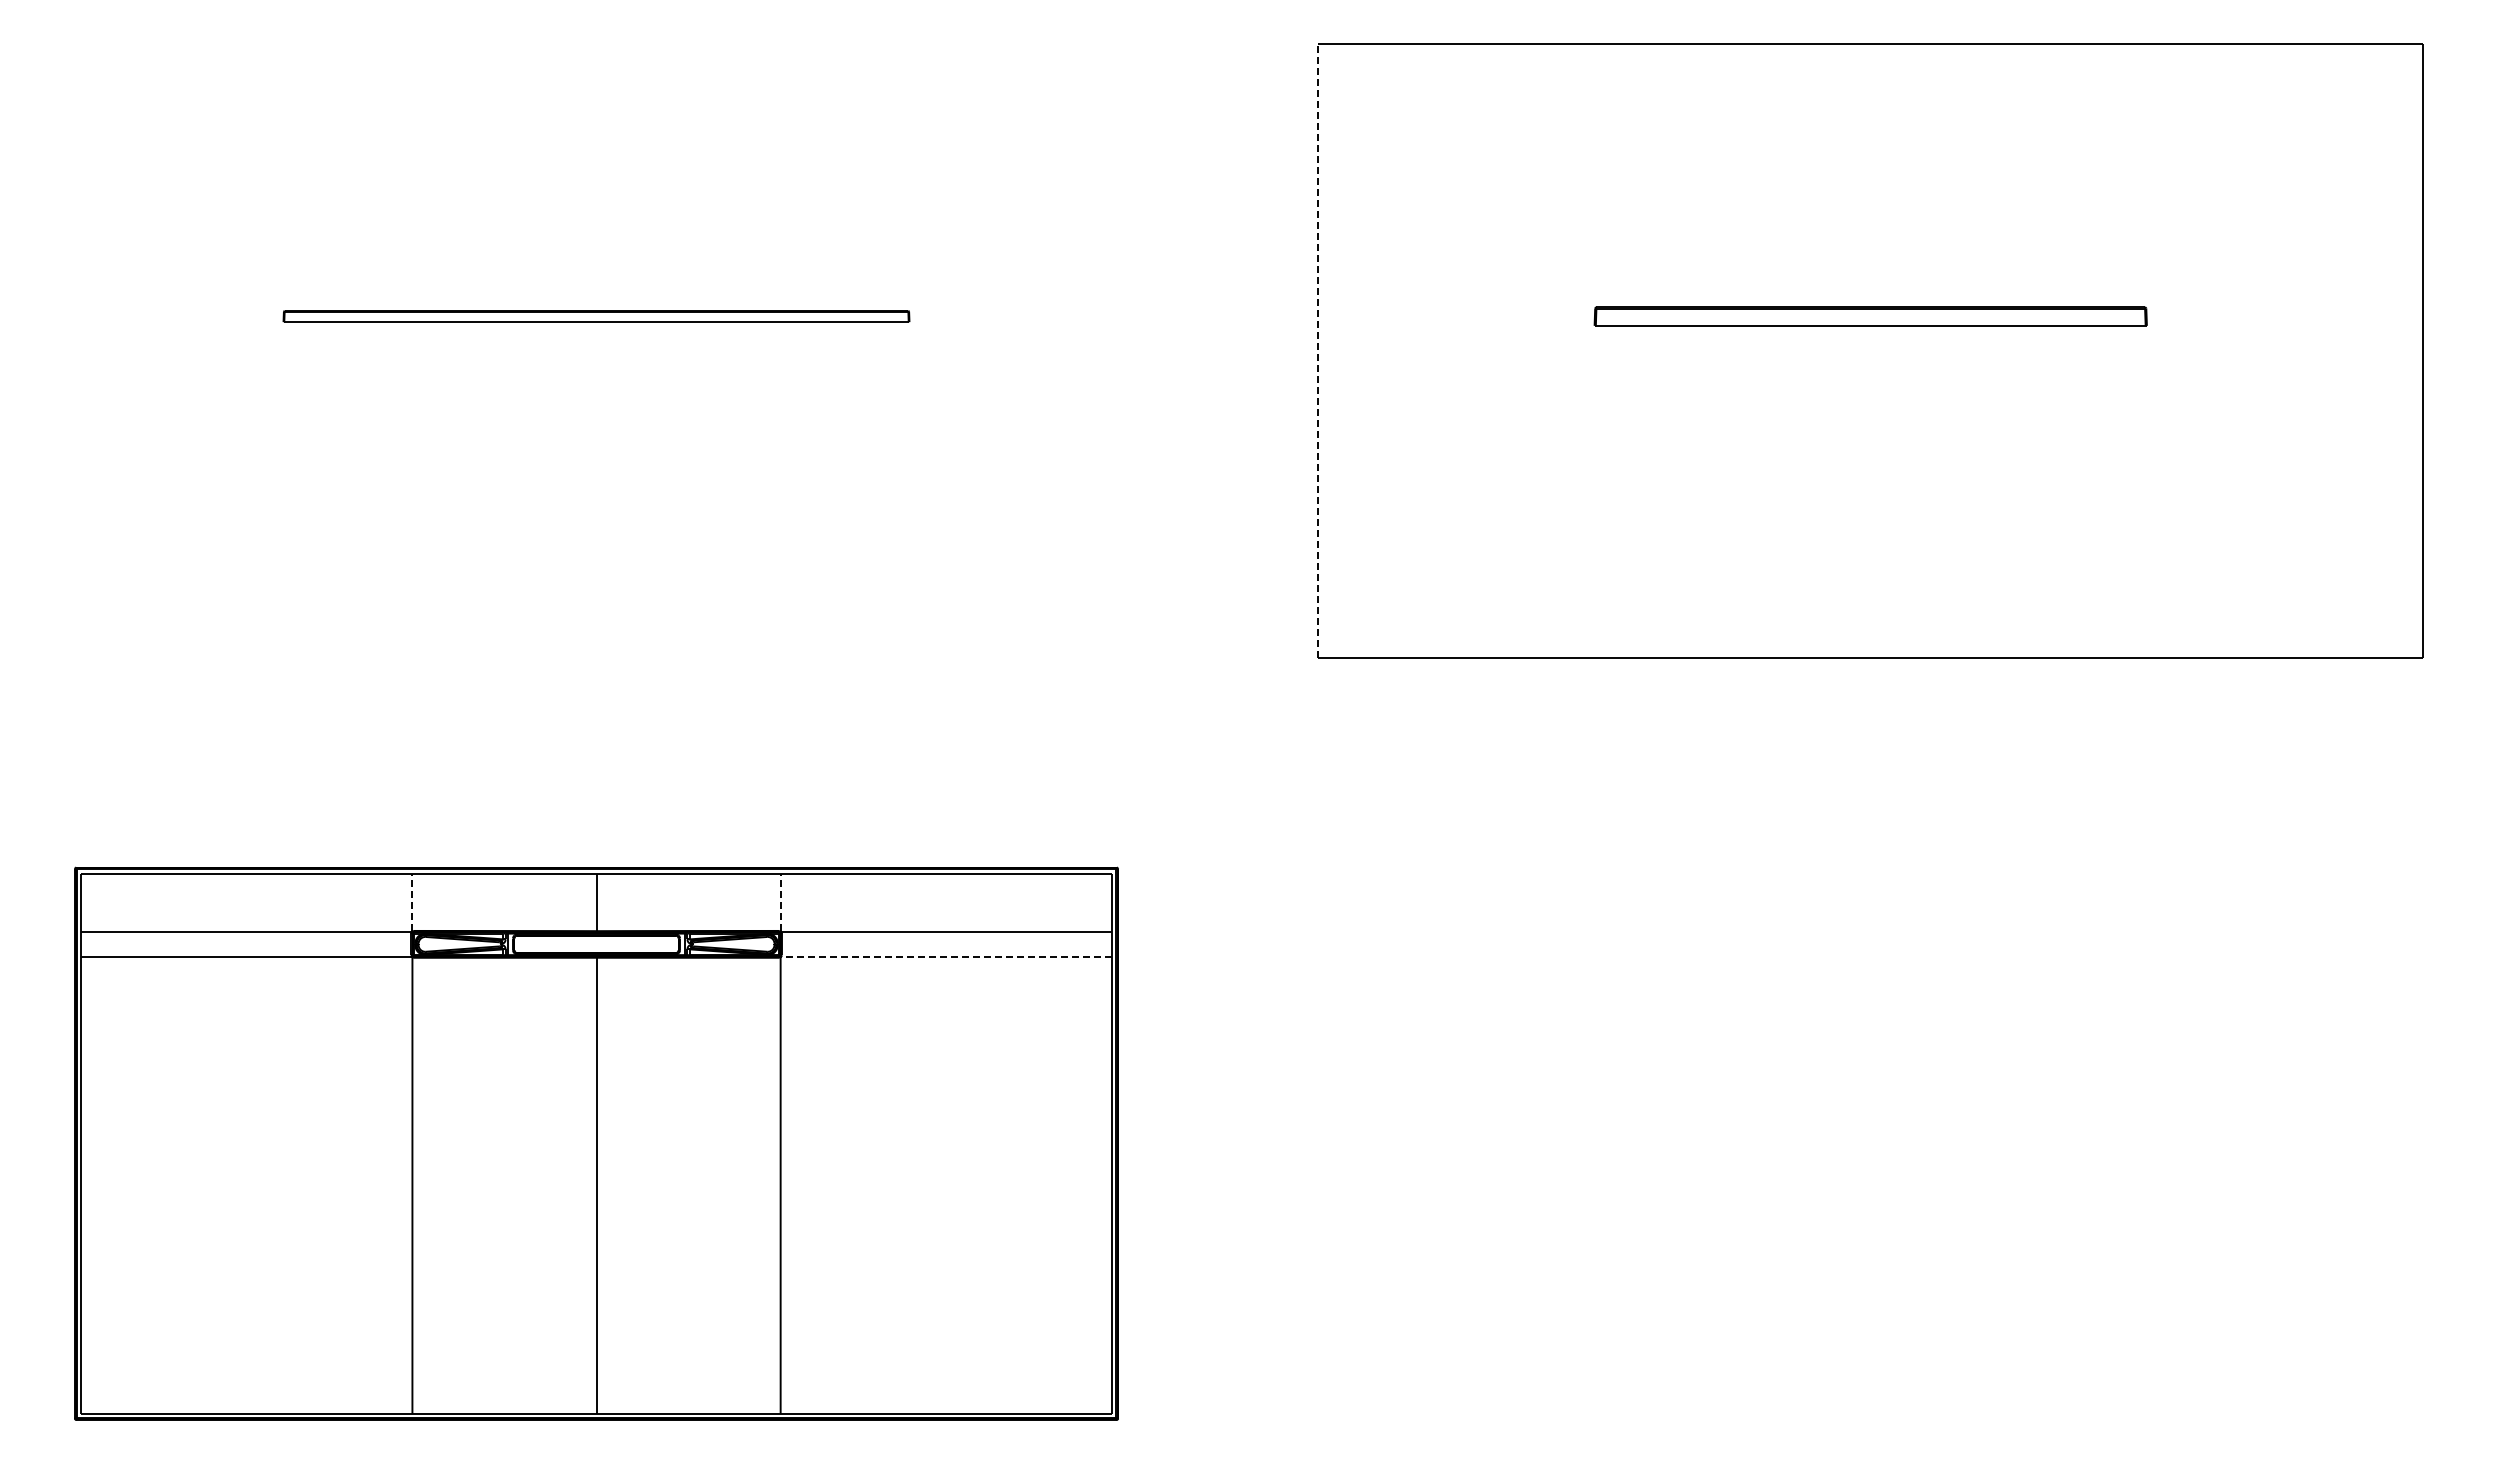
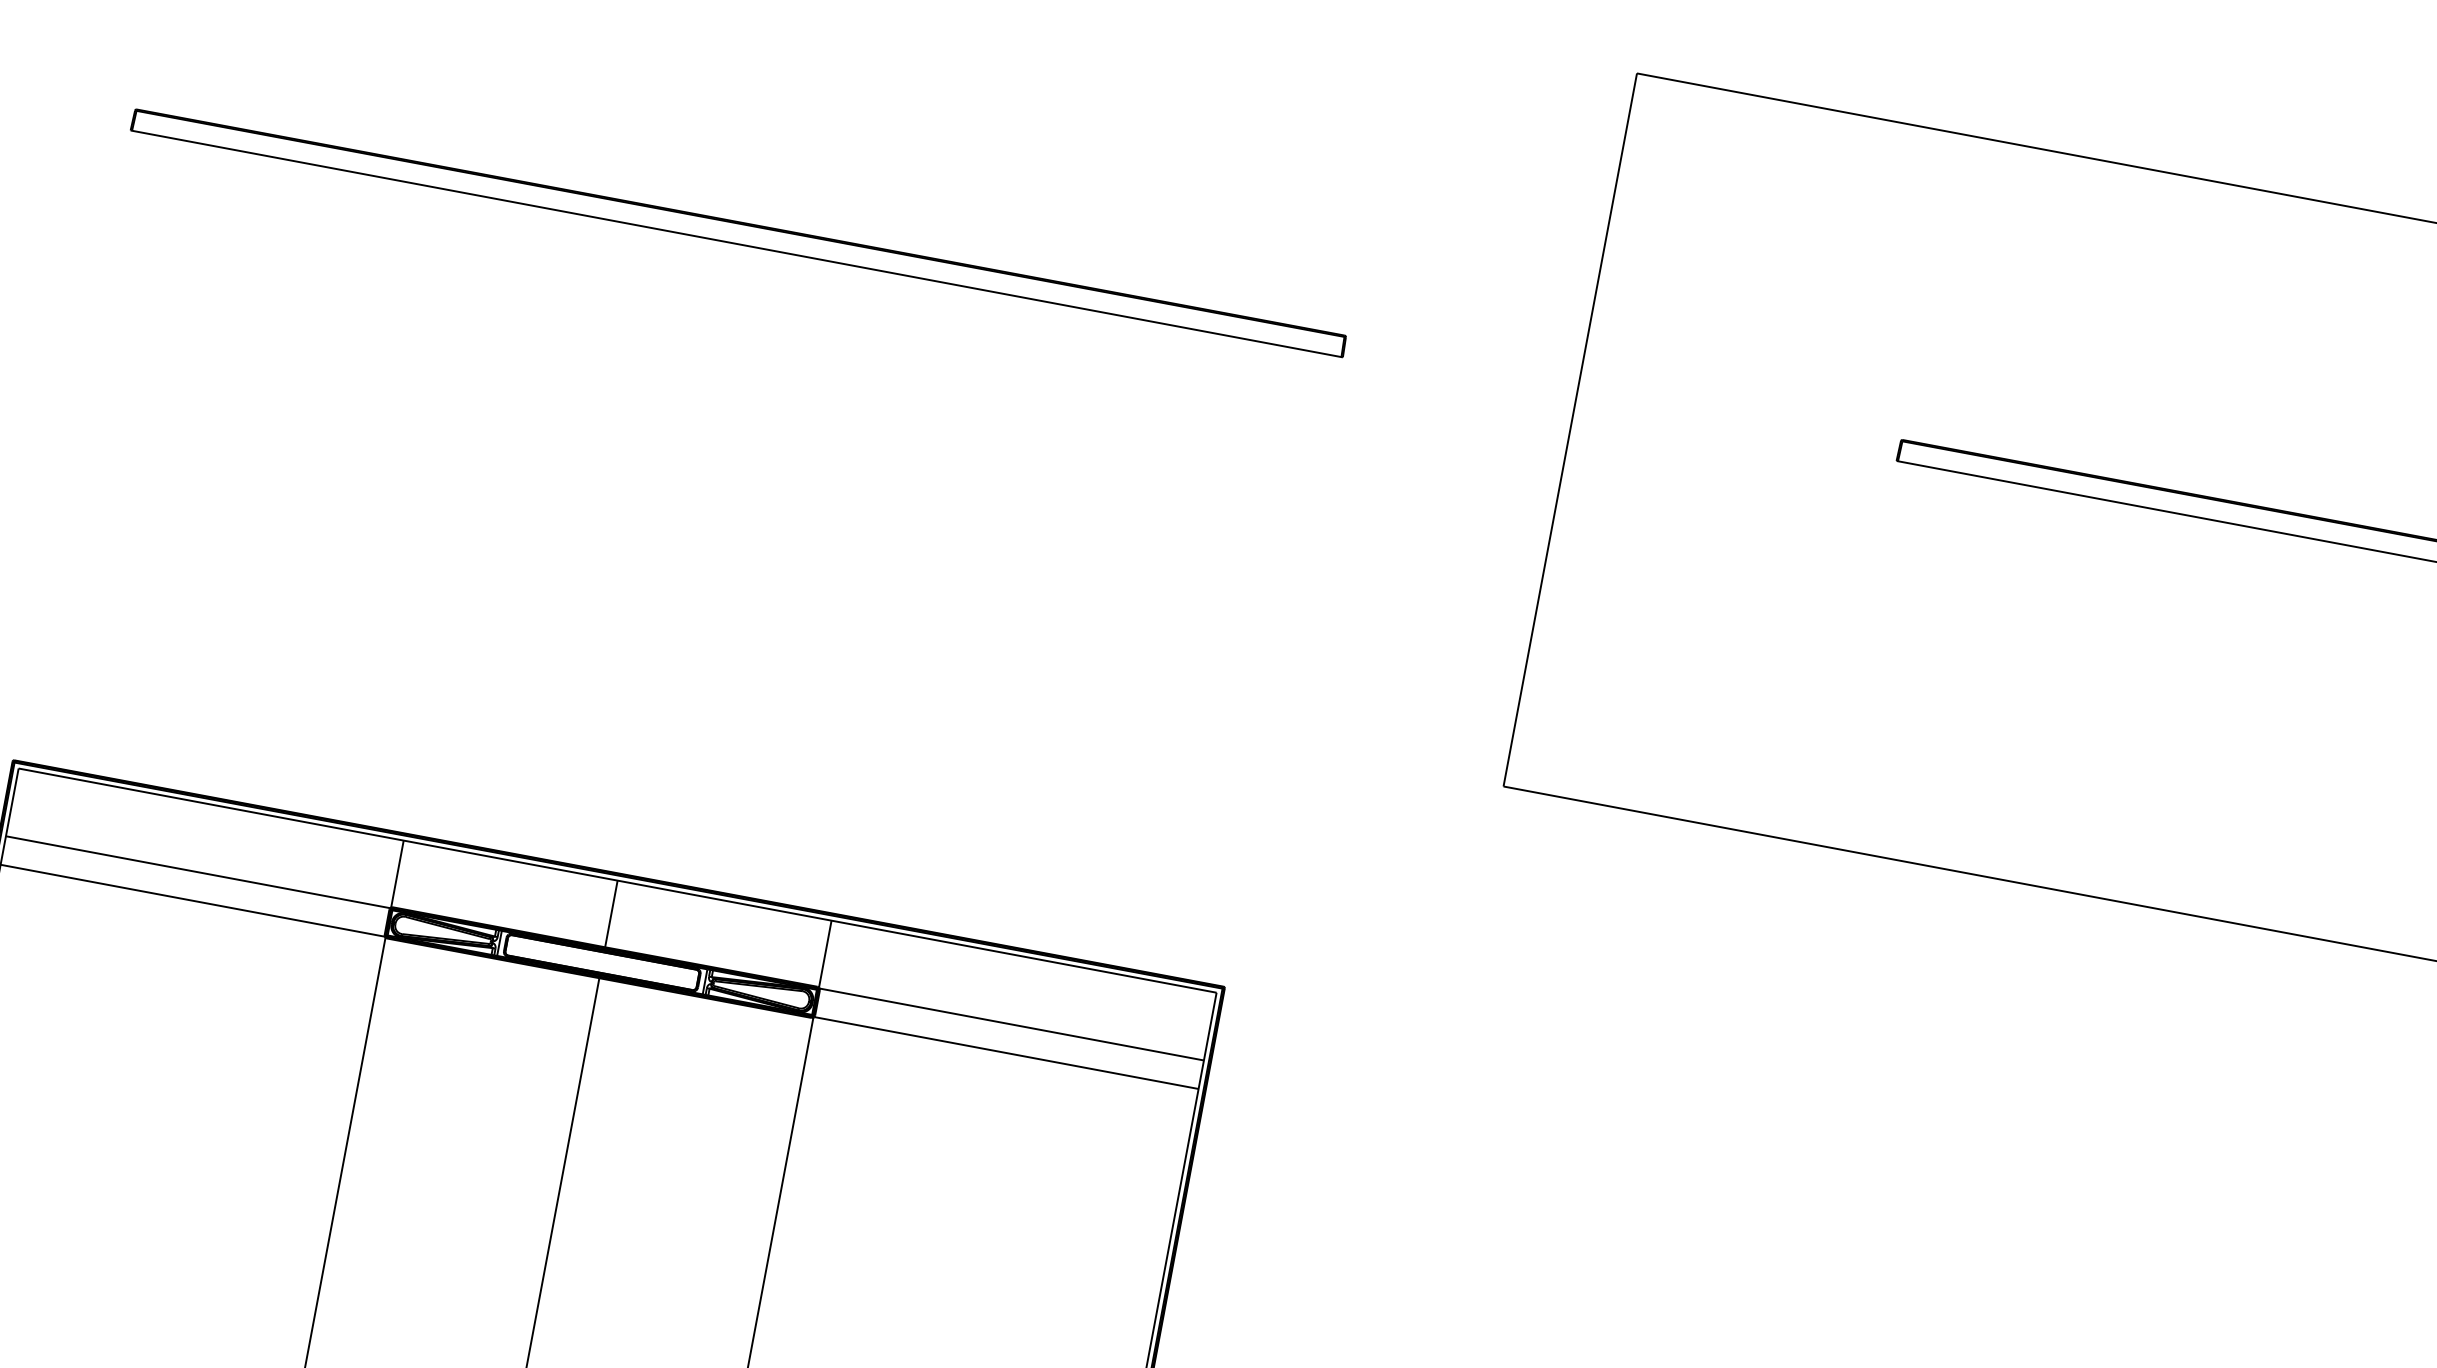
part: (596, 316) -> (738, 233), size x1.67
line: (1318, 350) -> (1570, 429), dashed -> solid
line: (412, 902) -> (397, 873), dashed -> solid
line: (780, 902) -> (825, 953), dashed -> solid
line: (946, 956) -> (1006, 1052), dashed -> solid

